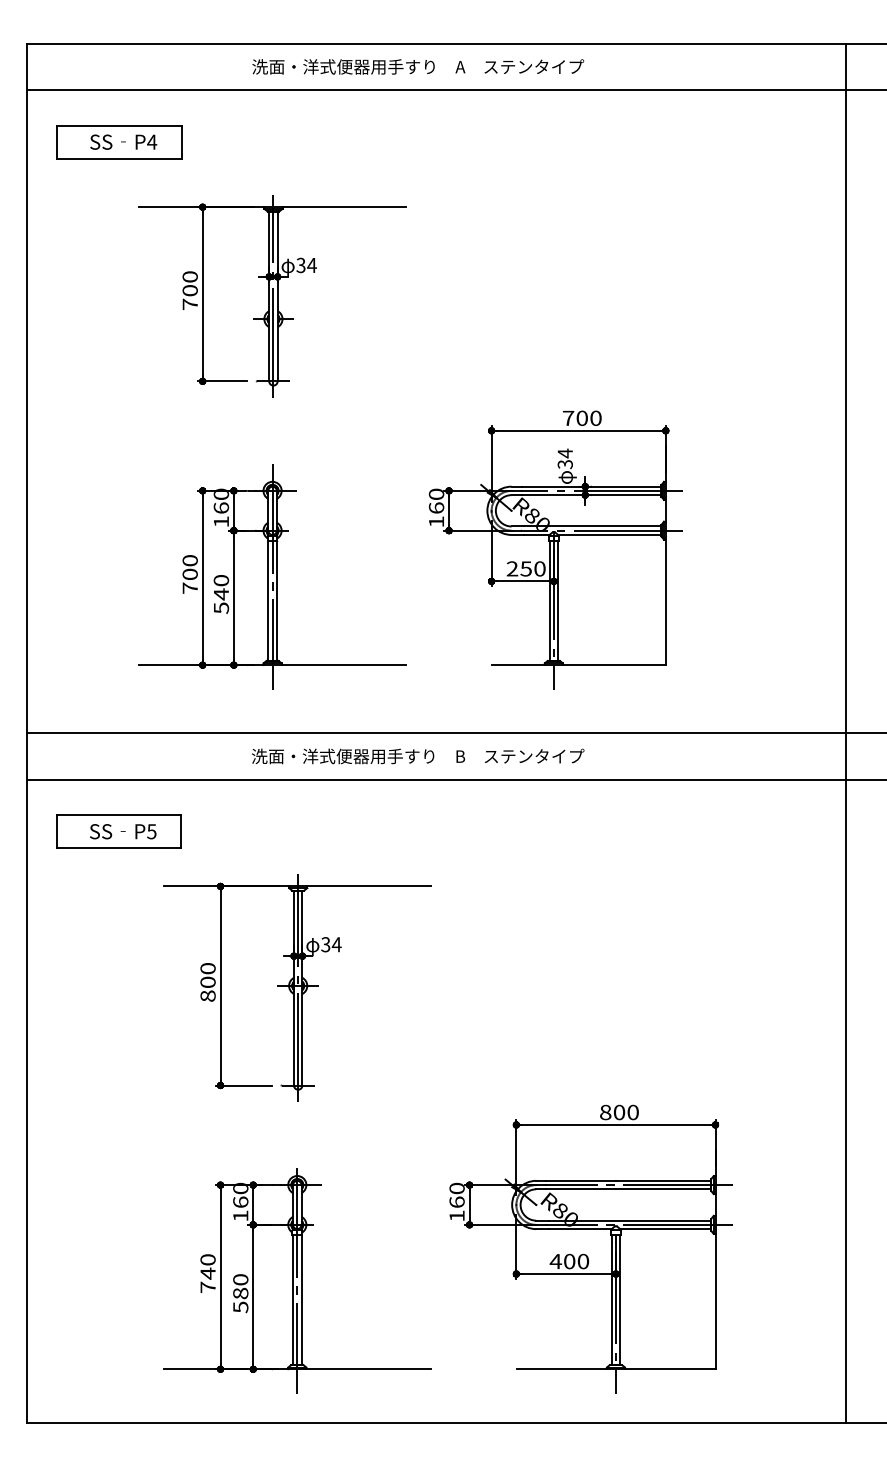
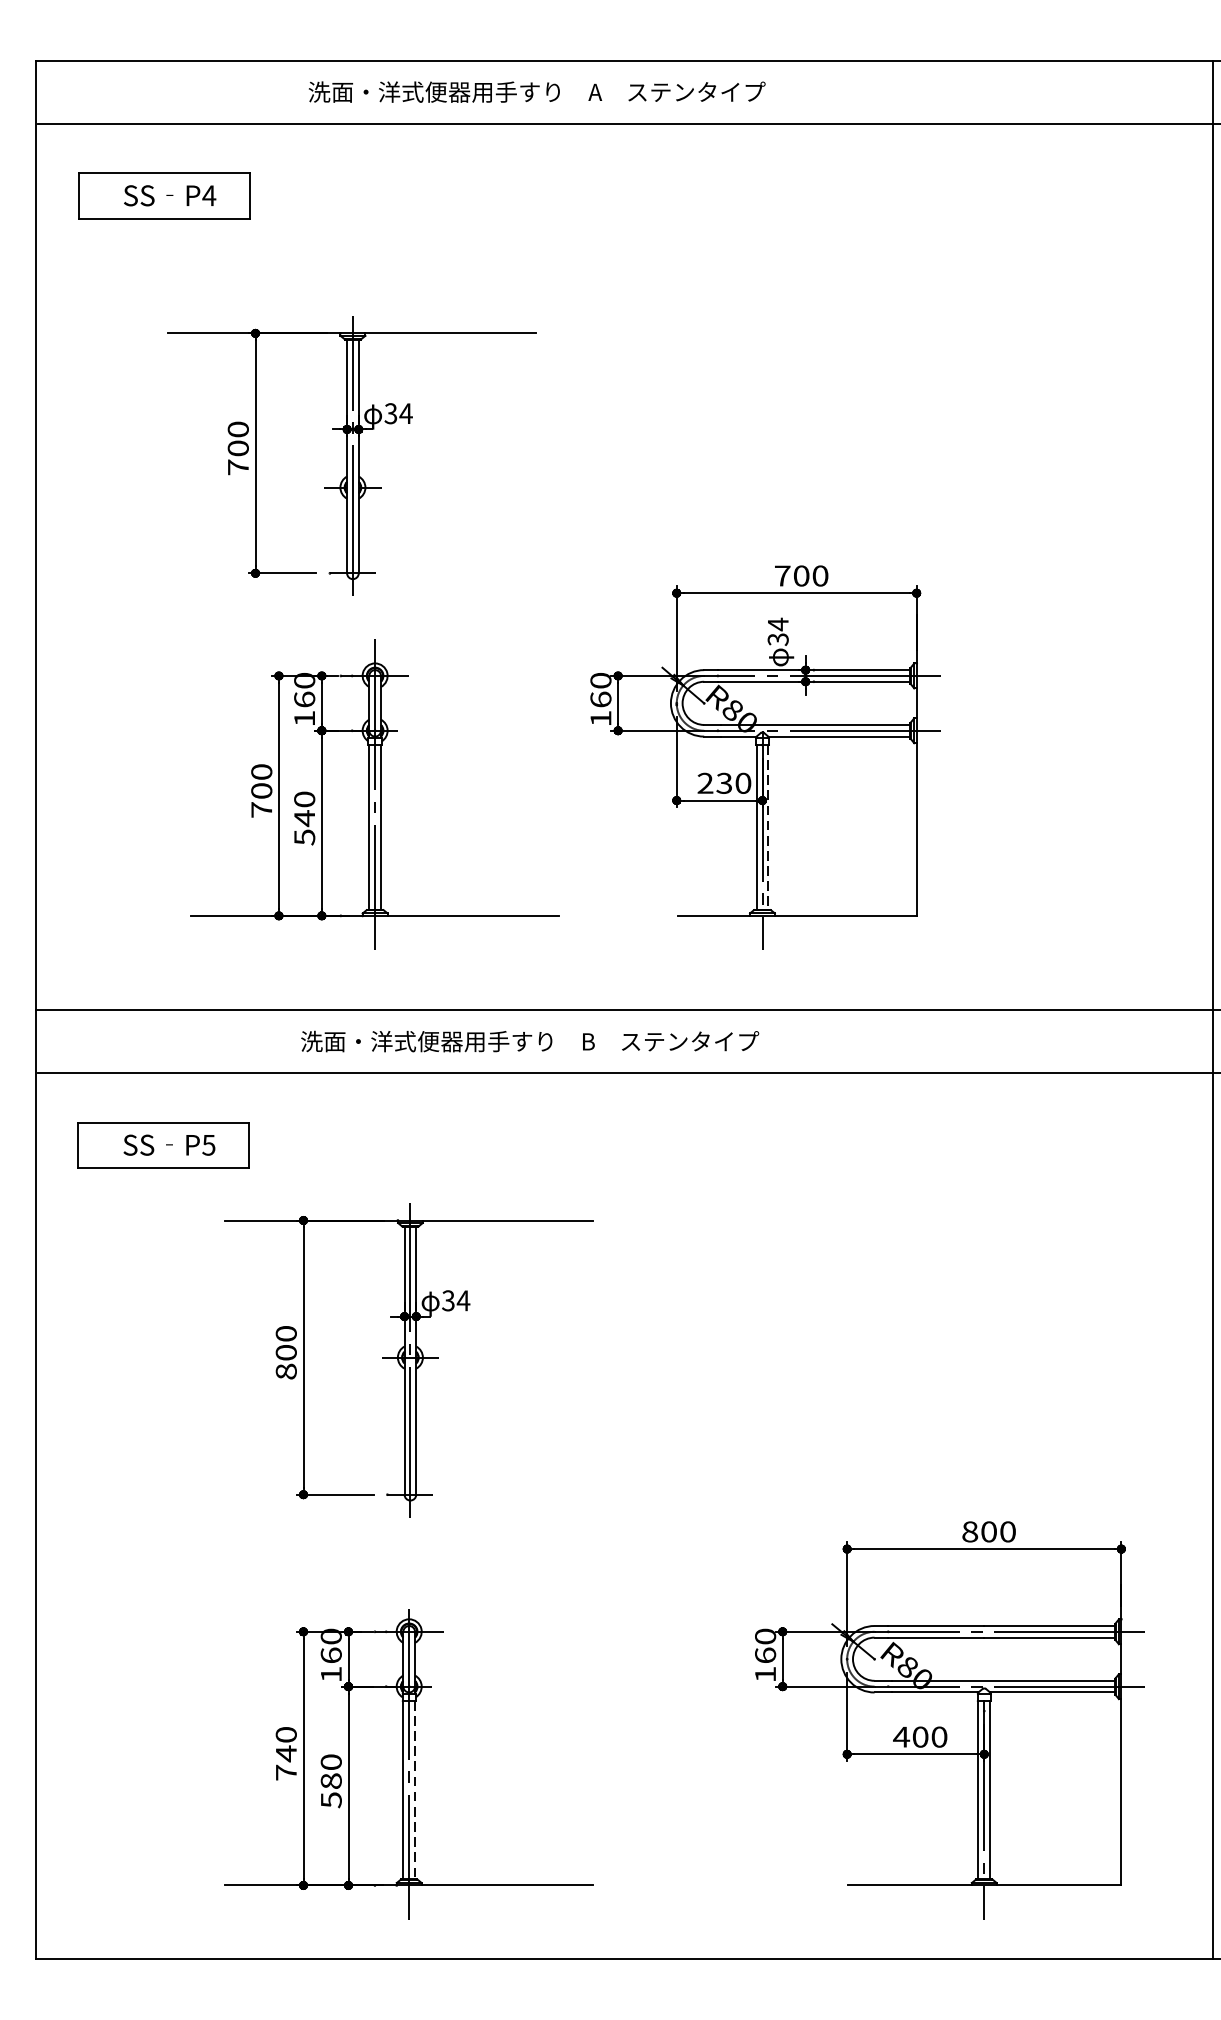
text: (418, 66) -> (537, 91), moved
part: (272, 296) -> (351, 456), moved
text: (526, 568) -> (724, 782), 250 -> 230
line: (558, 600) -> (768, 826), solid -> dashed
line: (845, 733) -> (1212, 1010), moved
text: (418, 756) -> (530, 1041), moved
part: (590, 1248) -> (949, 1719), moved
line: (301, 1299) -> (414, 1789), solid -> dashed

